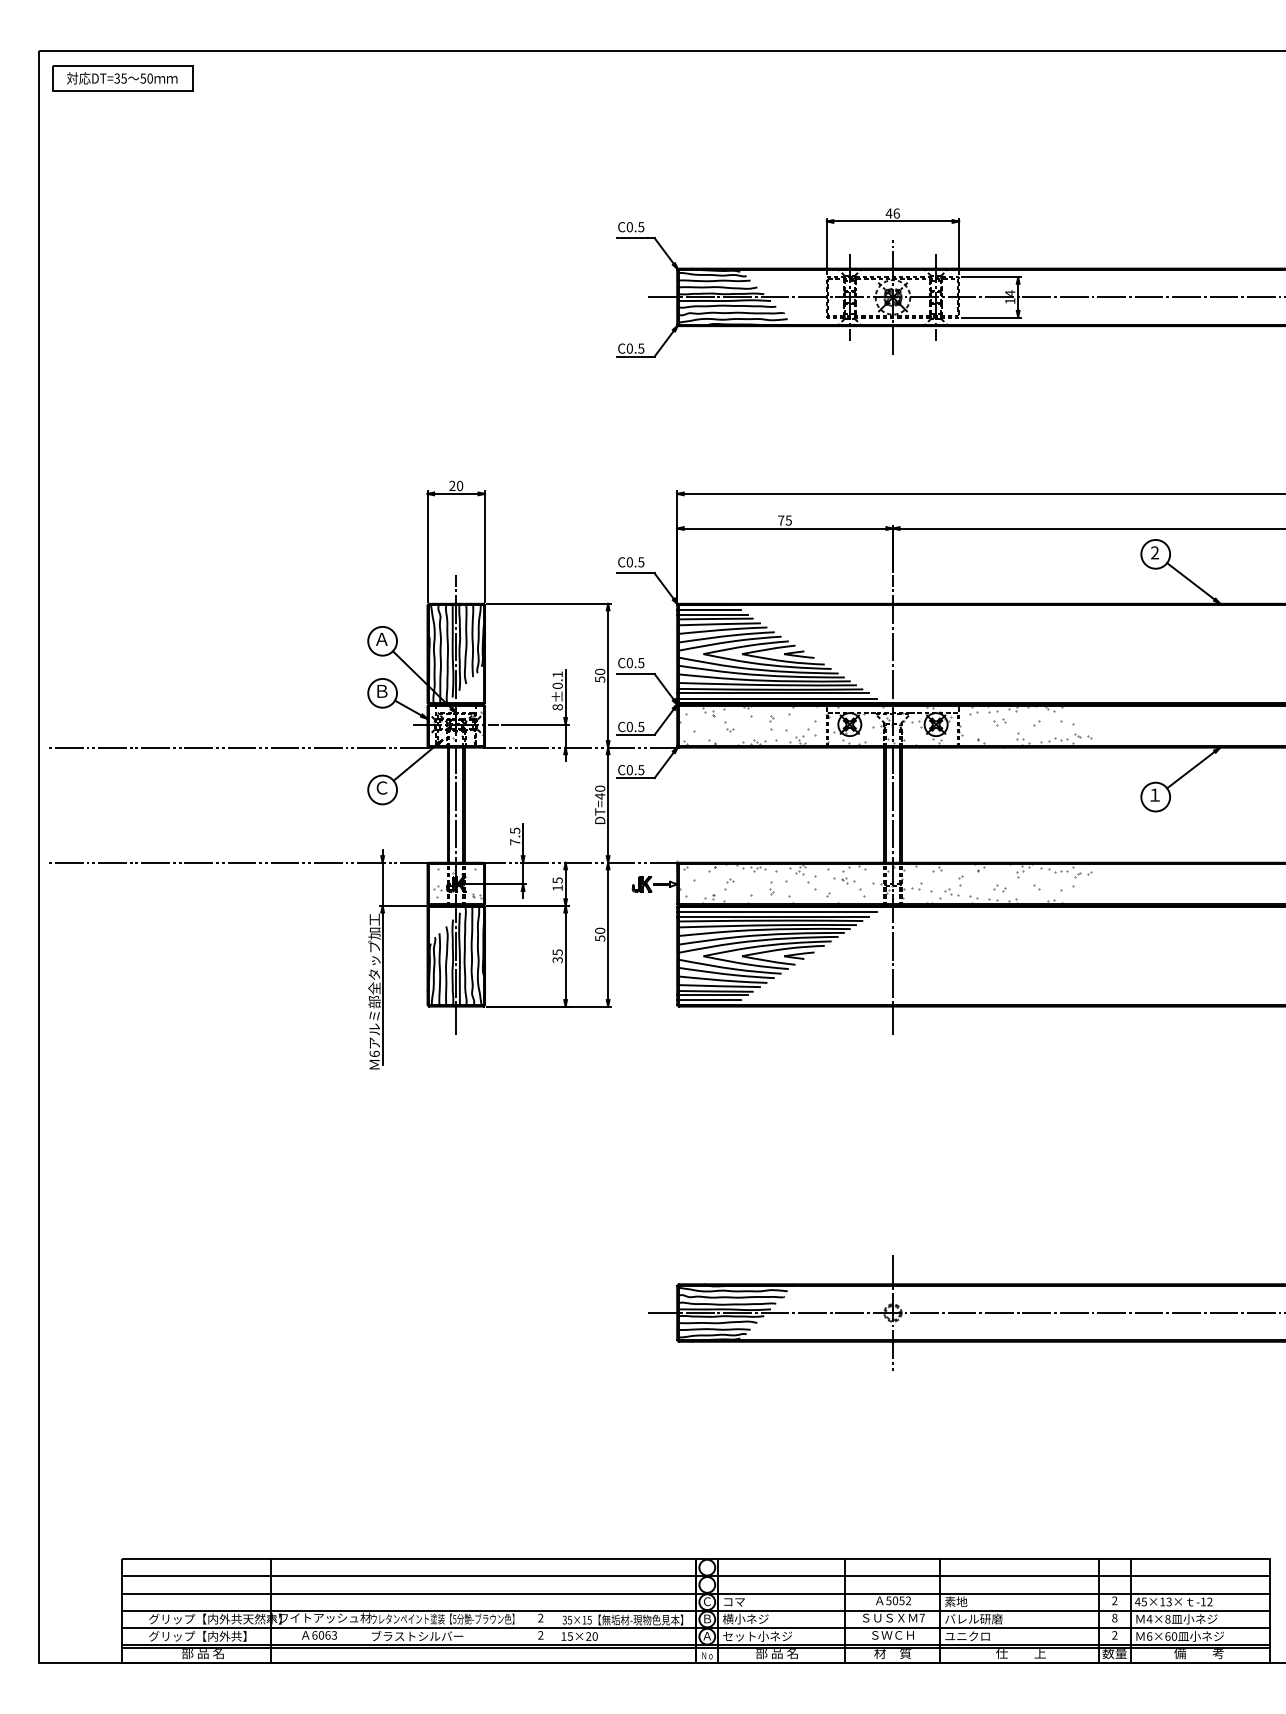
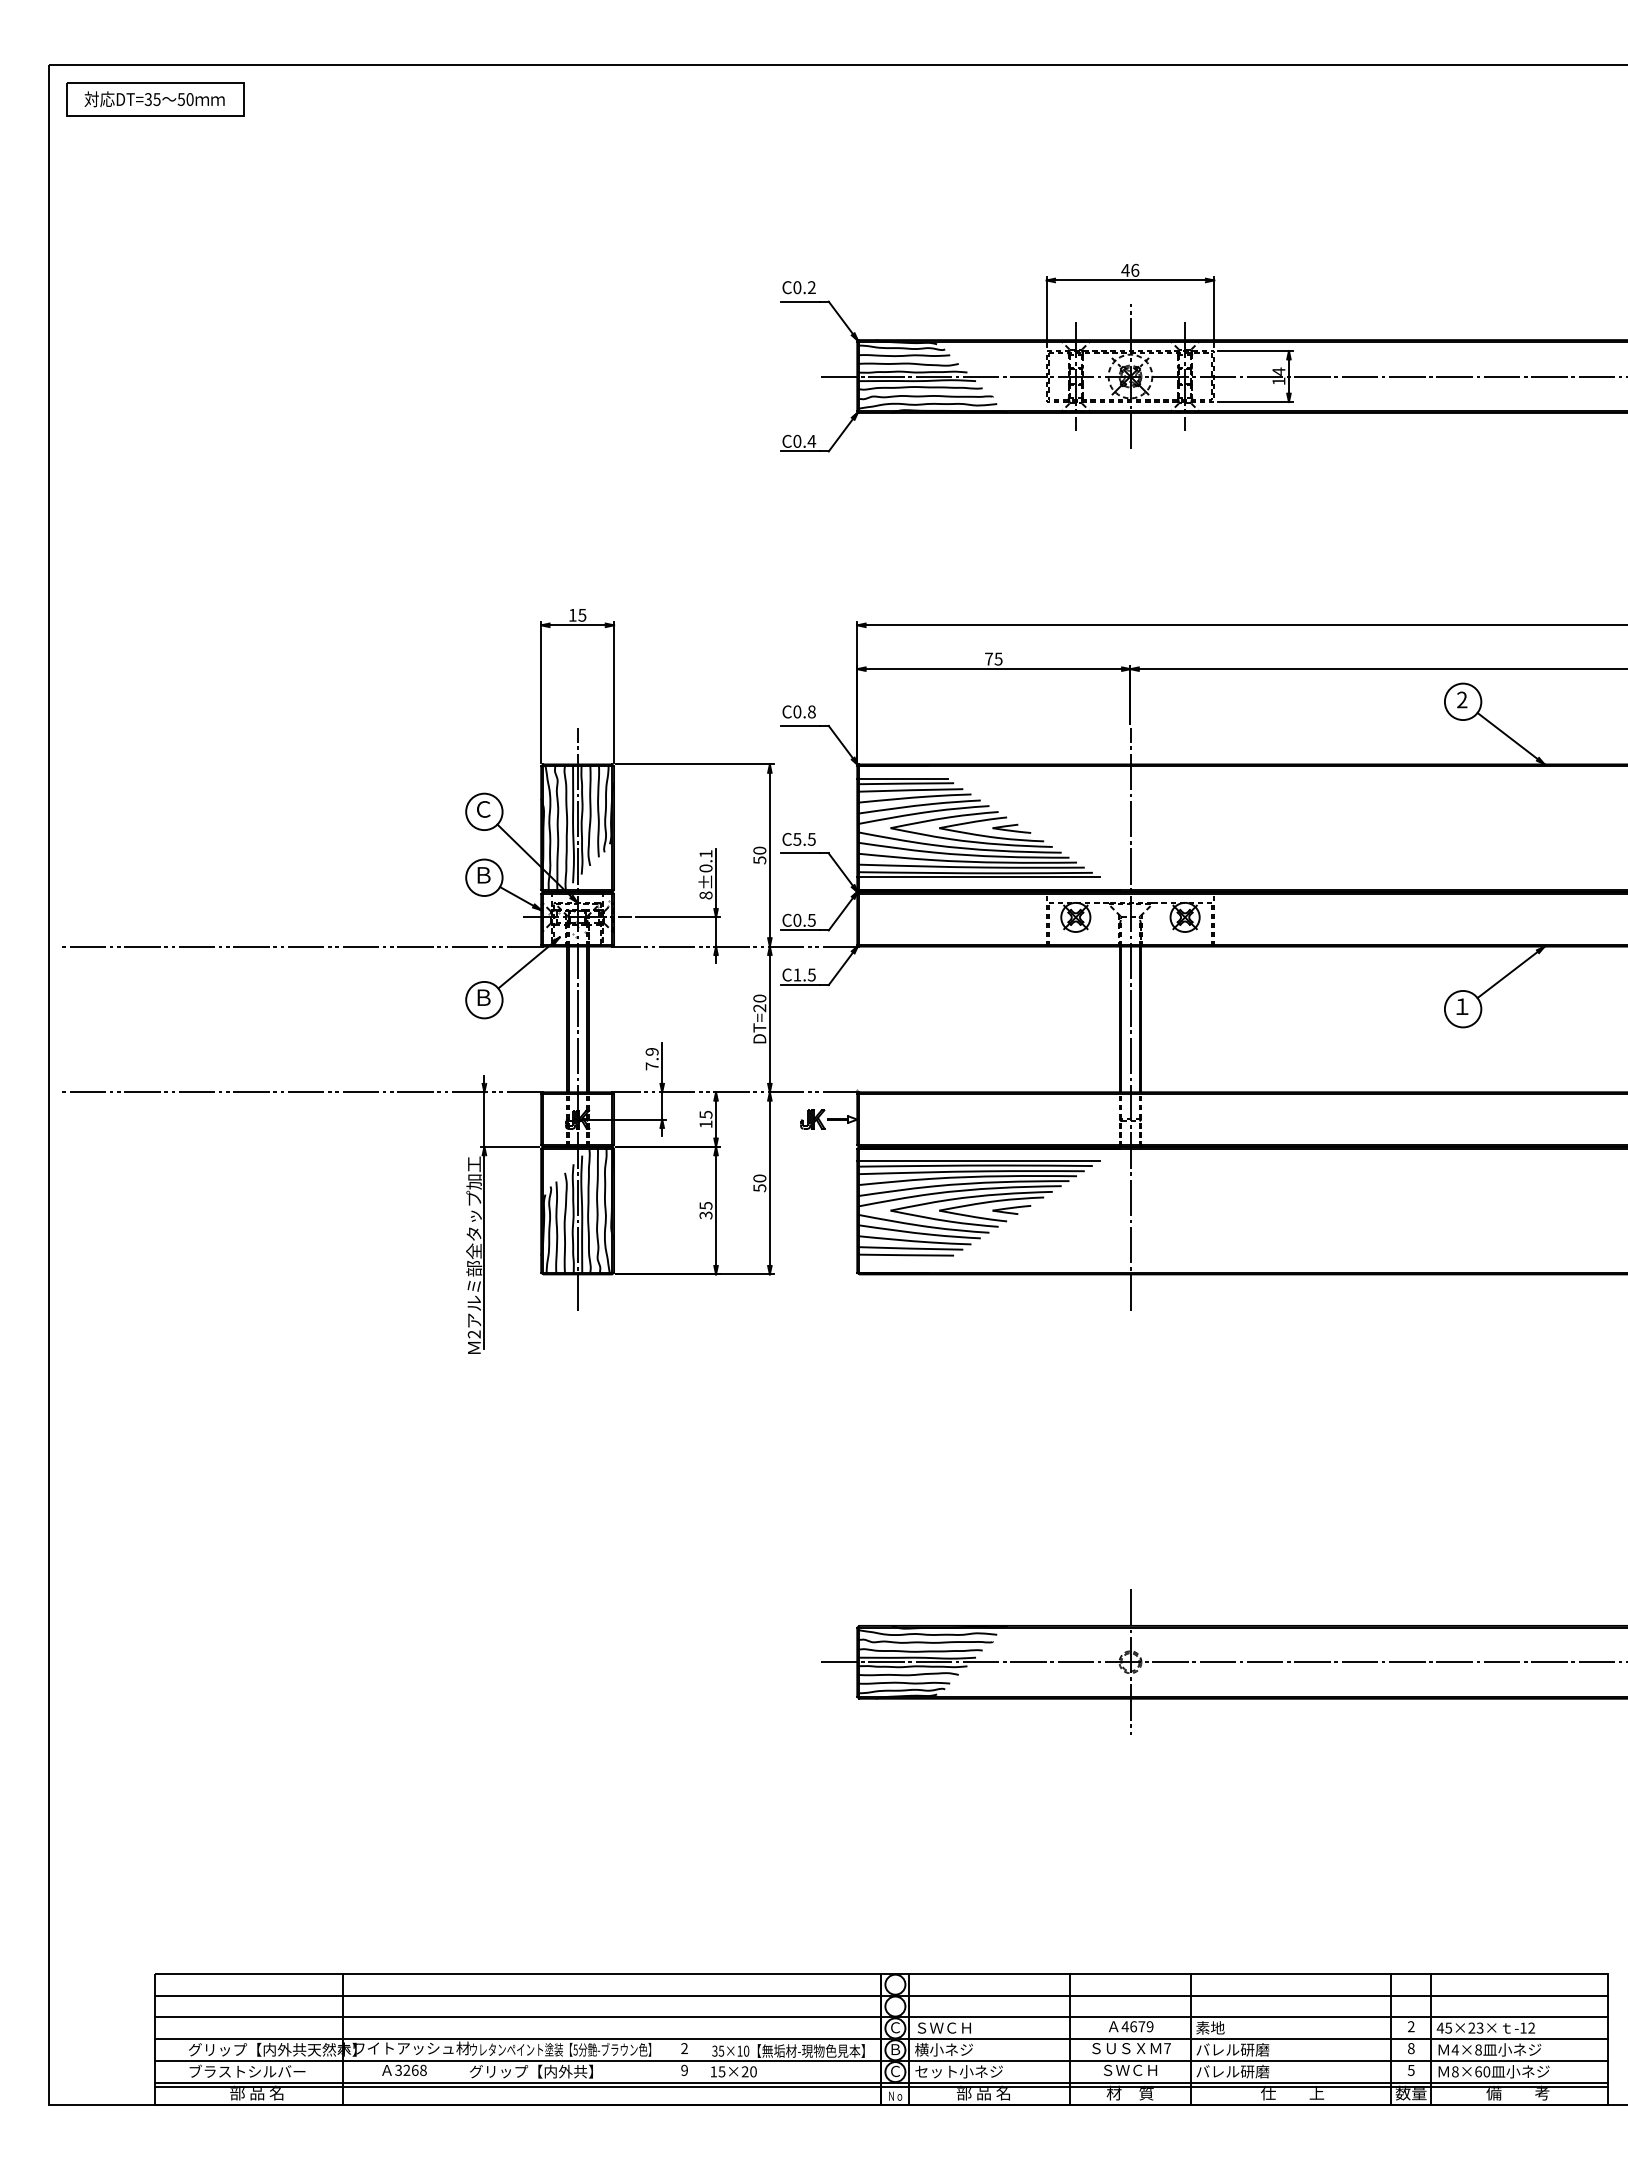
text: (641, 227) -> (811, 287), C0.5 -> C0.2
text: (641, 348) -> (811, 441), C0.5 -> C0.4
text: (456, 485) -> (577, 614), 20 -> 15
text: (641, 561) -> (811, 711), C0.5 -> C0.8
line: (708, 610) -> (897, 772), removed
text: (381, 639) -> (483, 809), Ａ -> Ｃ
text: (629, 662) -> (797, 838), C0.5 -> C5.5
line: (776, 698) -> (983, 884), removed
hatch: (885, 726) -> (1121, 919), removed
text: (629, 769) -> (797, 974), C0.5 -> C1.5
text: (381, 787) -> (483, 997), Ｃ -> Ｂ
text: (599, 796) -> (759, 1008), DT=40 -> DT=20
text: (514, 830) -> (651, 1051), 7.5 -> 7.9
hatch: (454, 883) -> (575, 1118), removed
hatch: (885, 884) -> (1121, 1119), removed
line: (776, 911) -> (983, 1154), removed
line: (712, 994) -> (902, 1259), removed
line: (708, 999) -> (897, 1265), removed
text: (374, 1054) -> (473, 1334), 6 -> 2
text: (898, 1600) -> (1137, 2026), 5052 -> 4679
text: (745, 1601) -> (943, 2027), コマ -> ＳＷＣＨ
text: (1162, 1601) -> (1471, 2027), 45×13× -> 45×23×
text: (589, 1619) -> (746, 2050), 35×15 -> 35×10
text: (324, 1634) -> (410, 2069), 6063 -> 3268
text: (1114, 1634) -> (1410, 2069), 2 -> 5
text: (540, 1635) -> (684, 2070), 2 -> 9
text: (197, 1636) -> (250, 2071), グリップ【内外共】 -> ブラストシルバー
text: (419, 1636) -> (531, 2071), ブラストシルバー -> グリップ【内外共】
text: (707, 1636) -> (895, 2071), Ａ -> Ｃ
text: (973, 1636) -> (1232, 2071), ユニクロ -> バレル研磨
text: (1149, 1636) -> (1455, 2071), 6×60 -> 8×60

